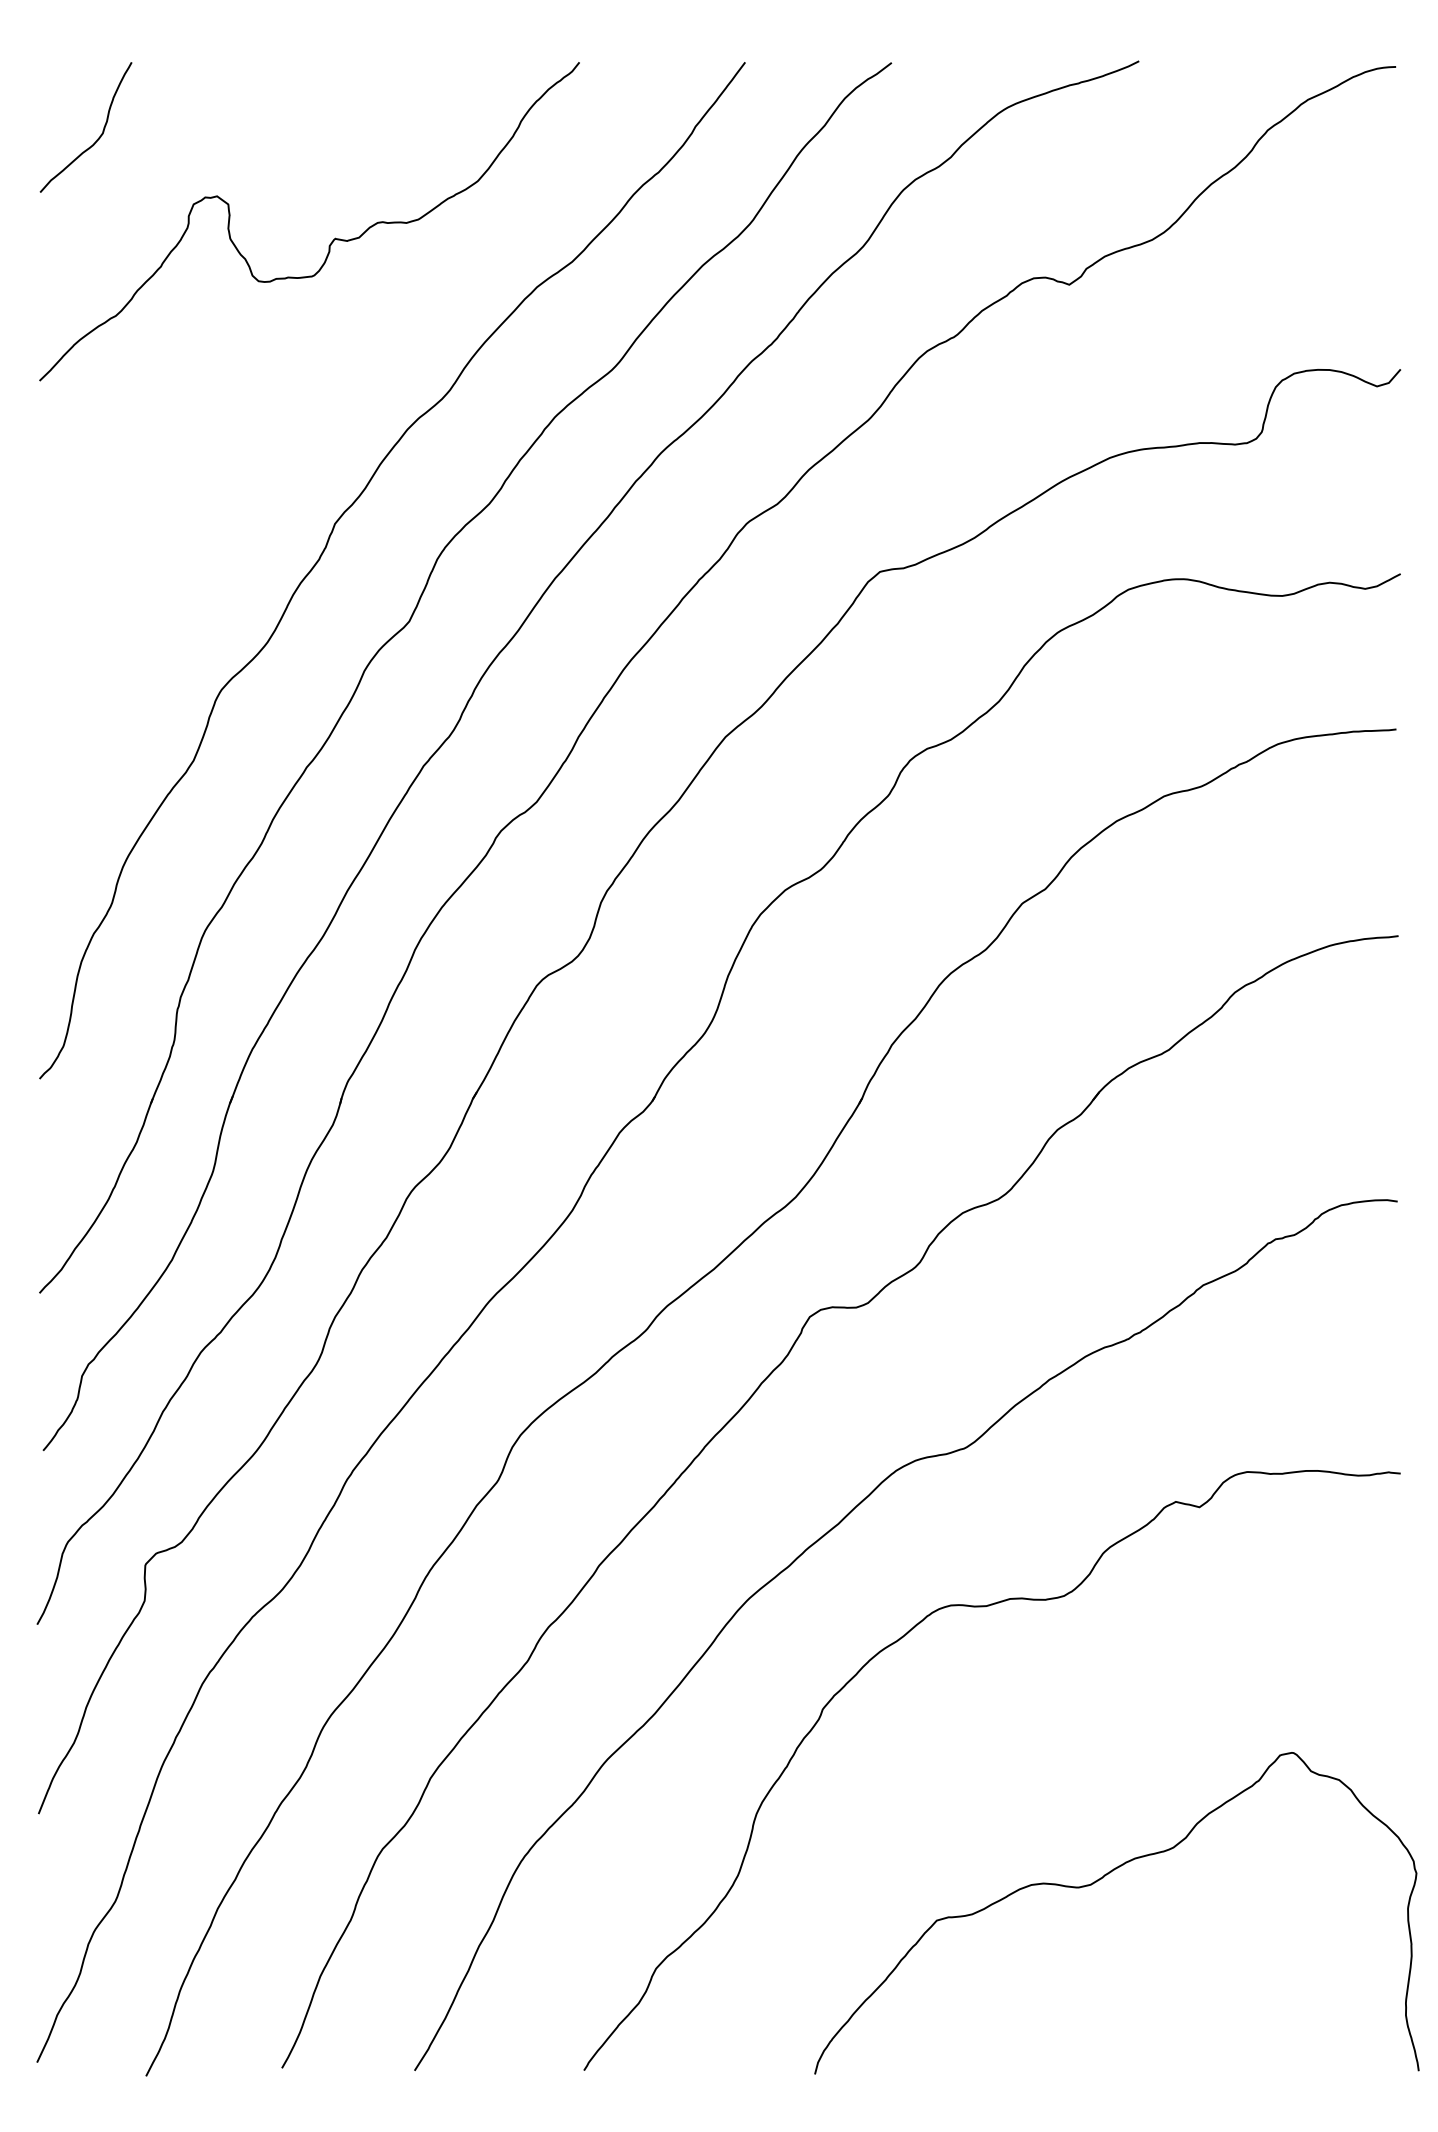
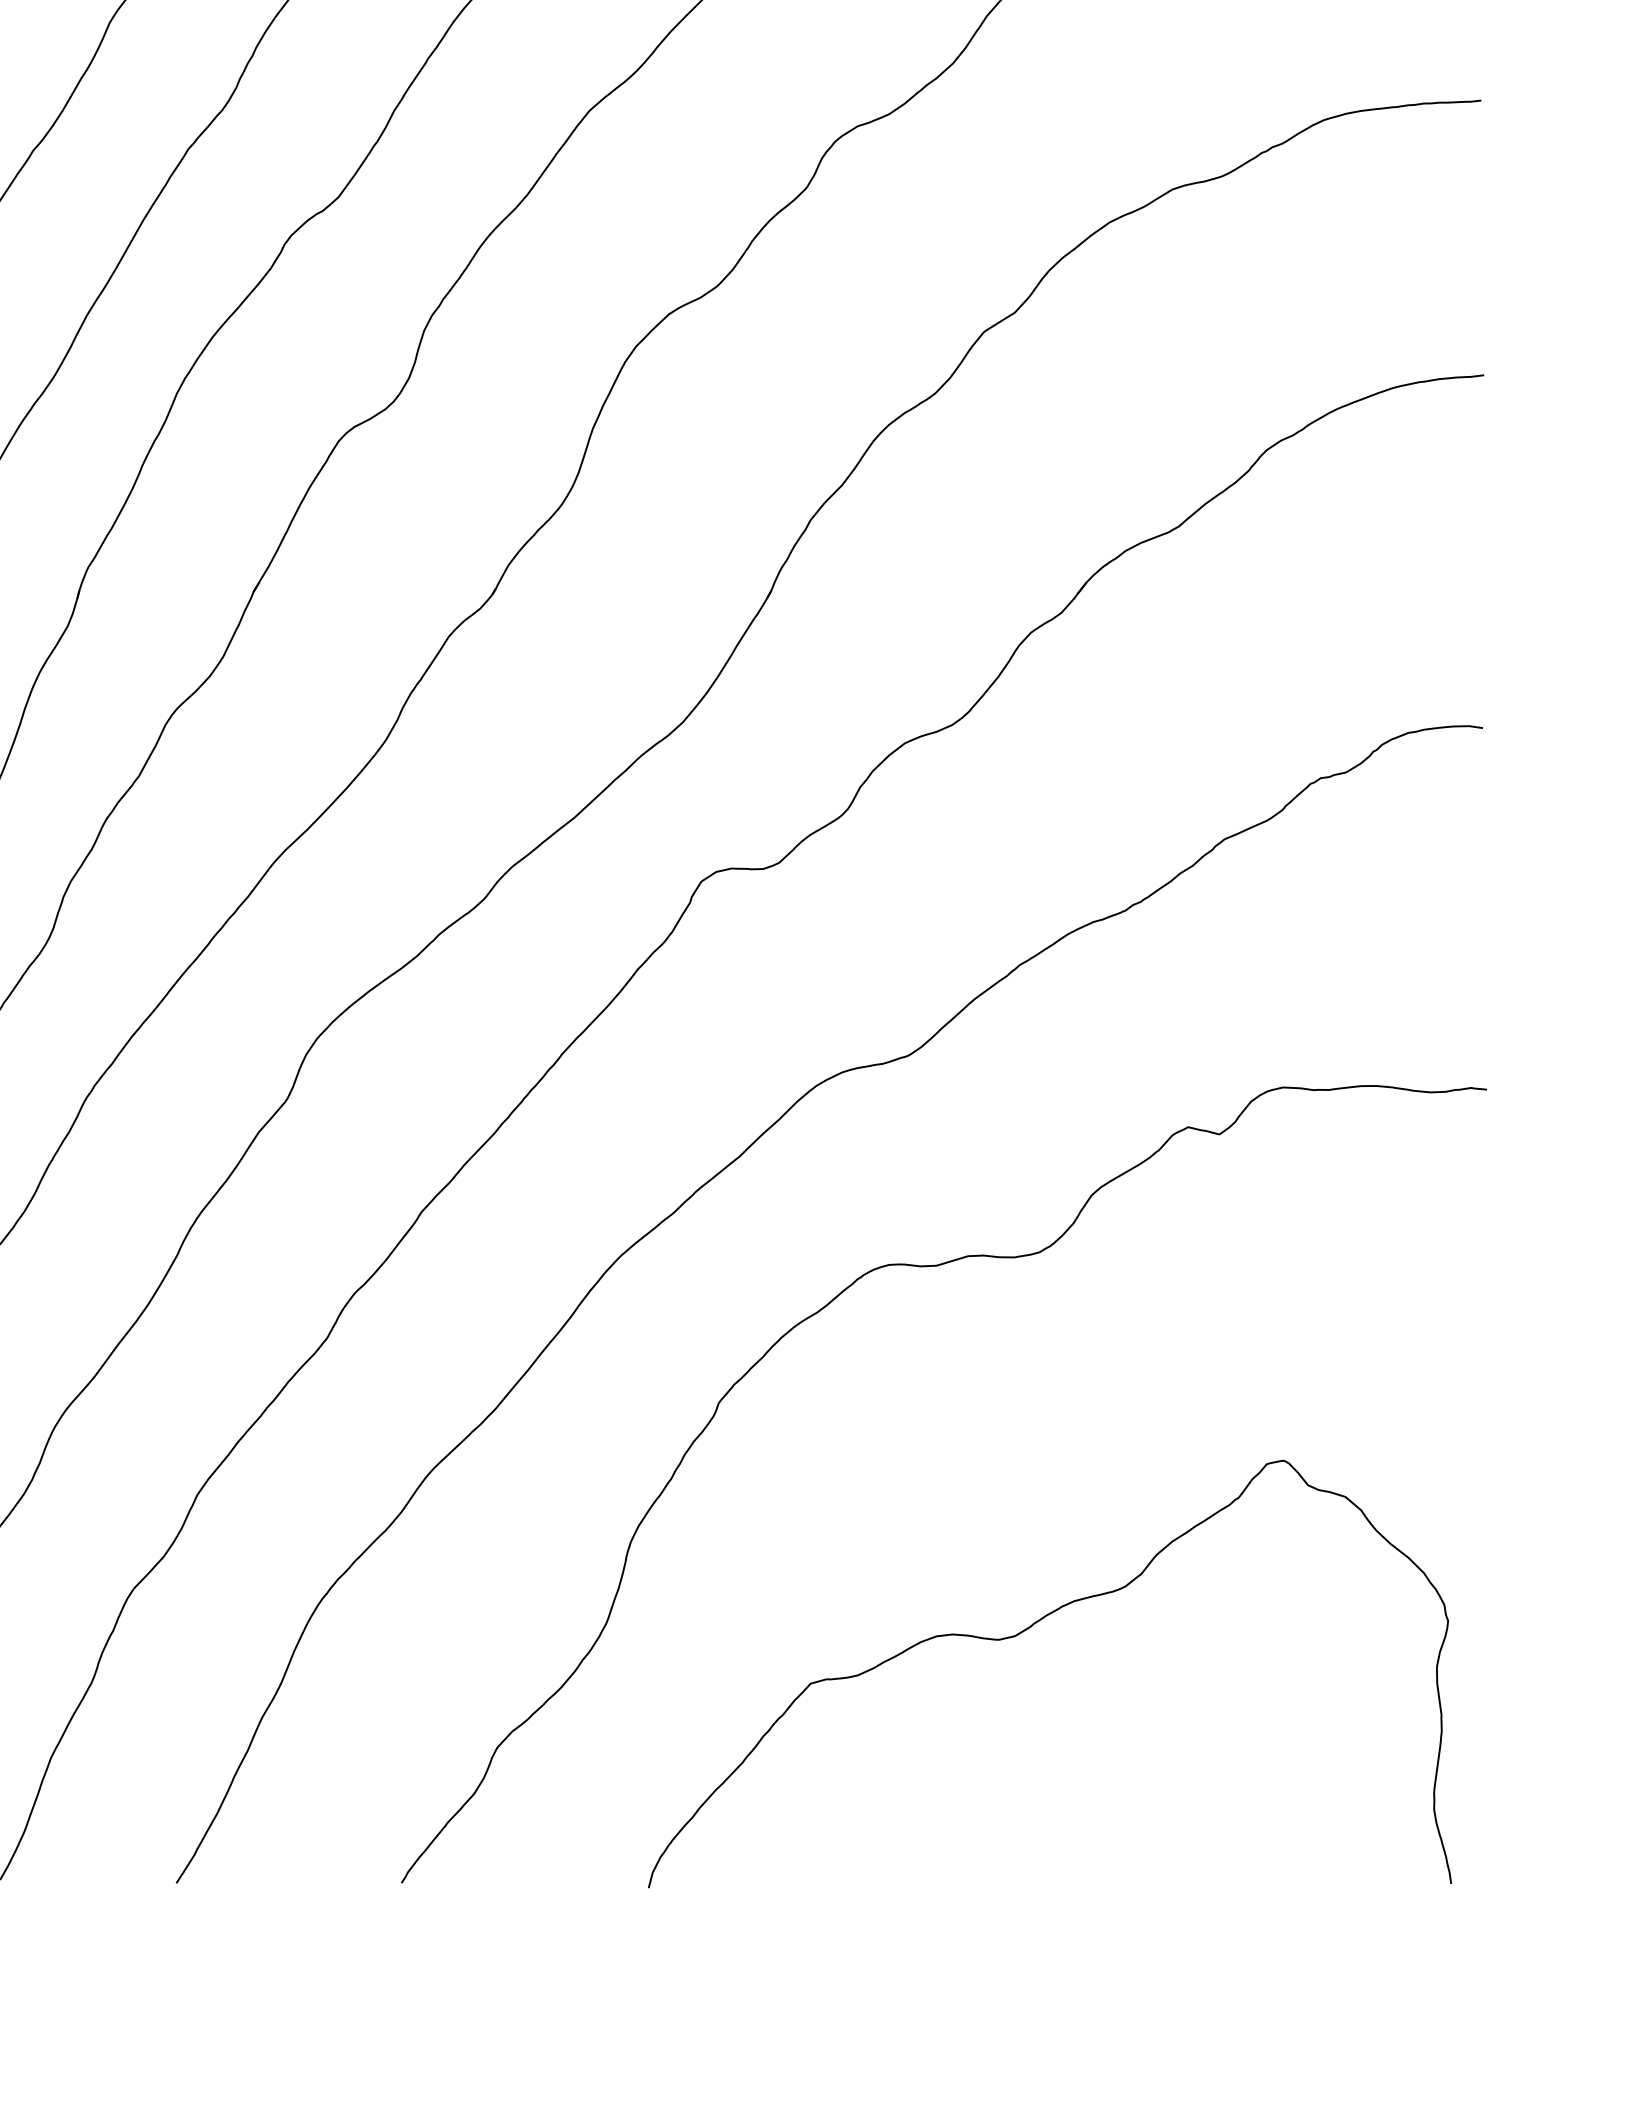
curve: (1098, 1881) -> (1025, 1631), moved

